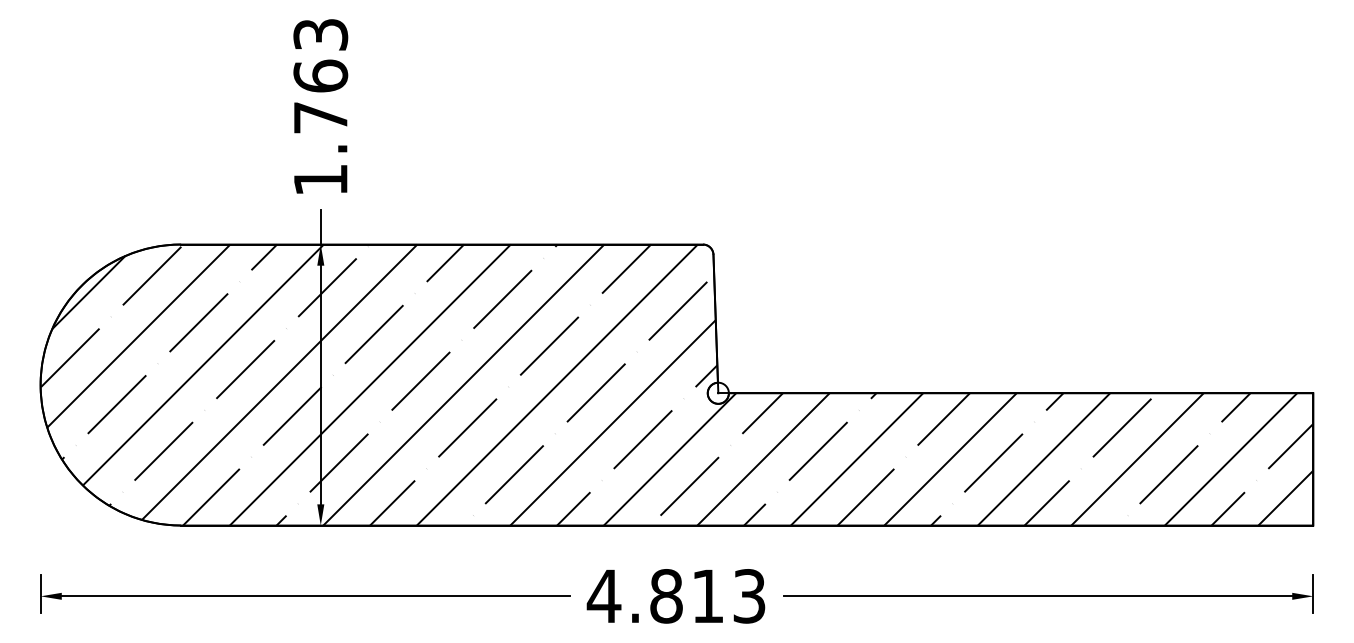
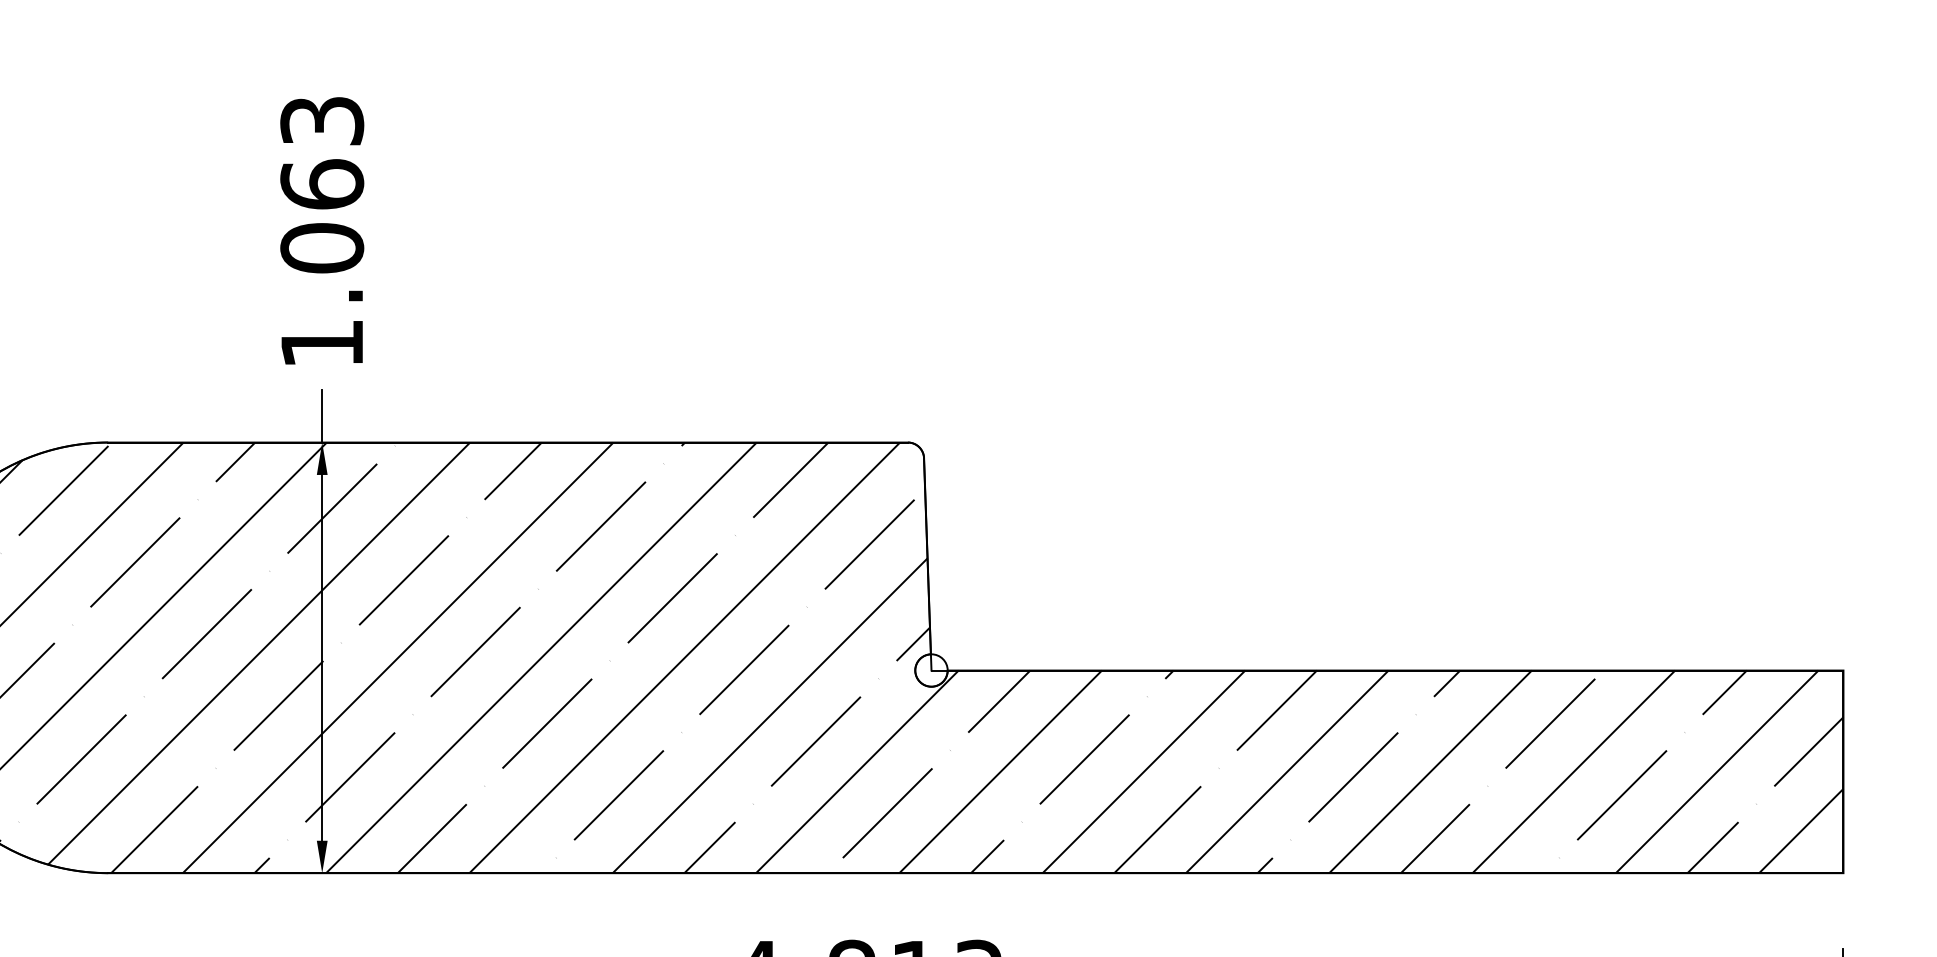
text: (320, 117) -> (321, 247), 1.763 -> 1.063

